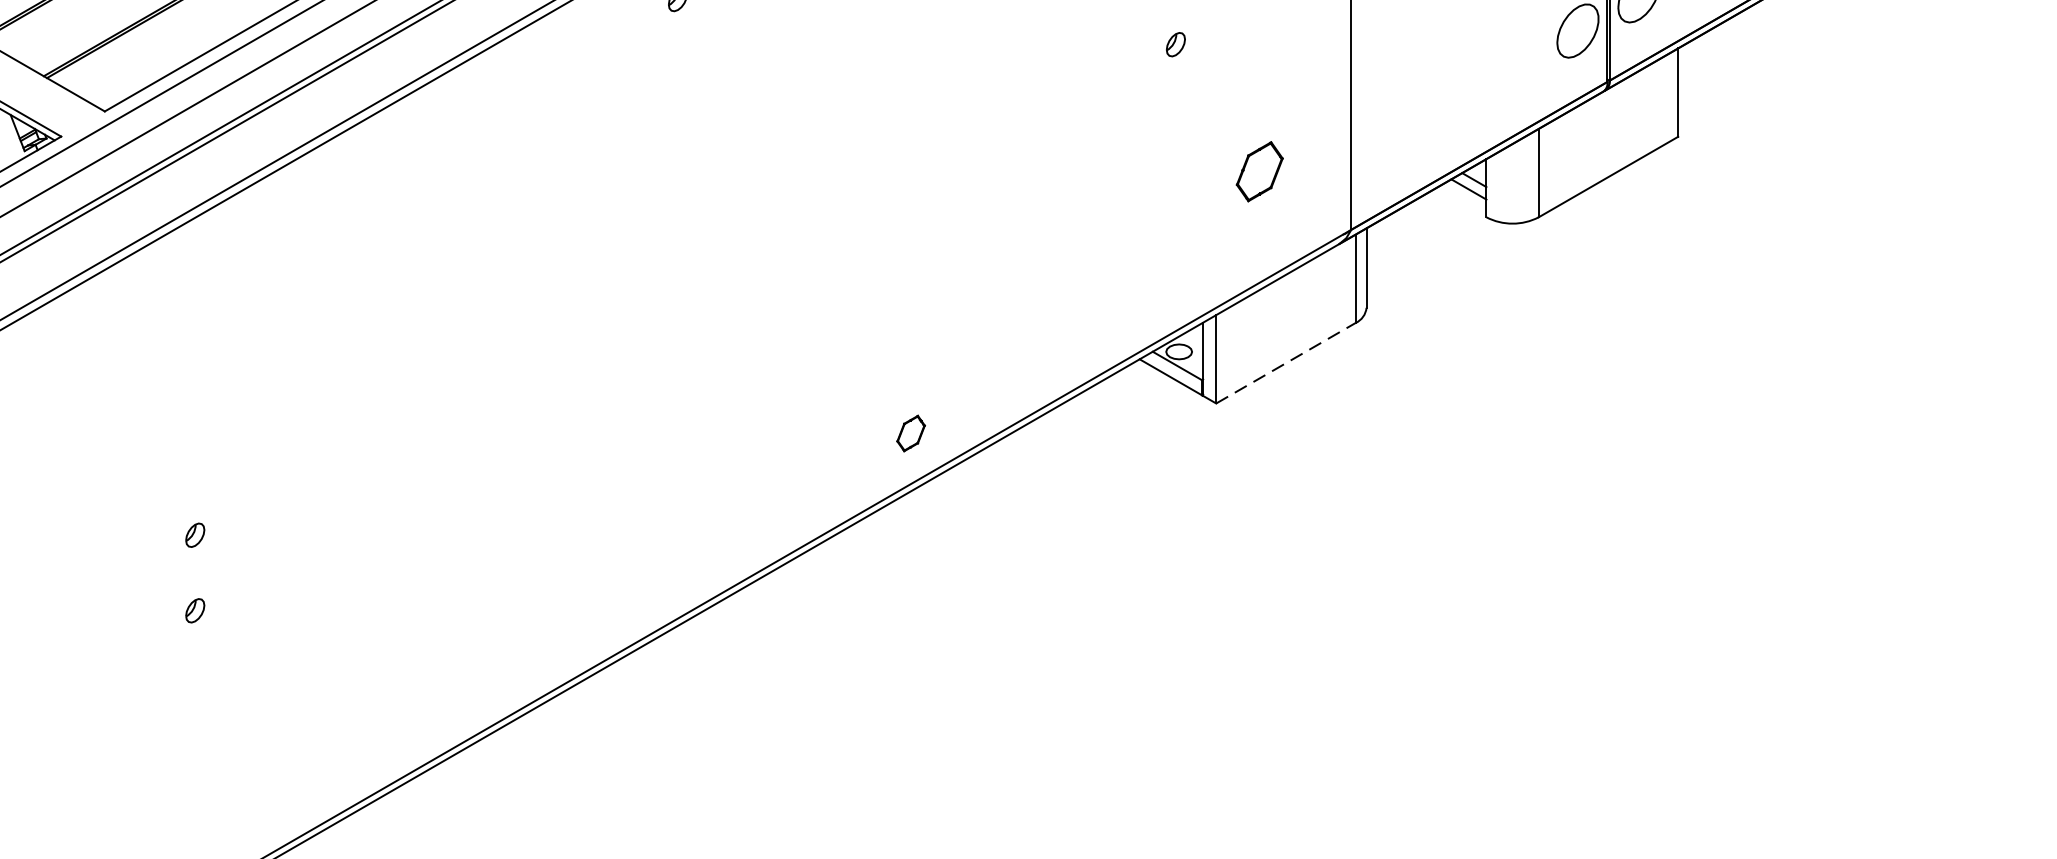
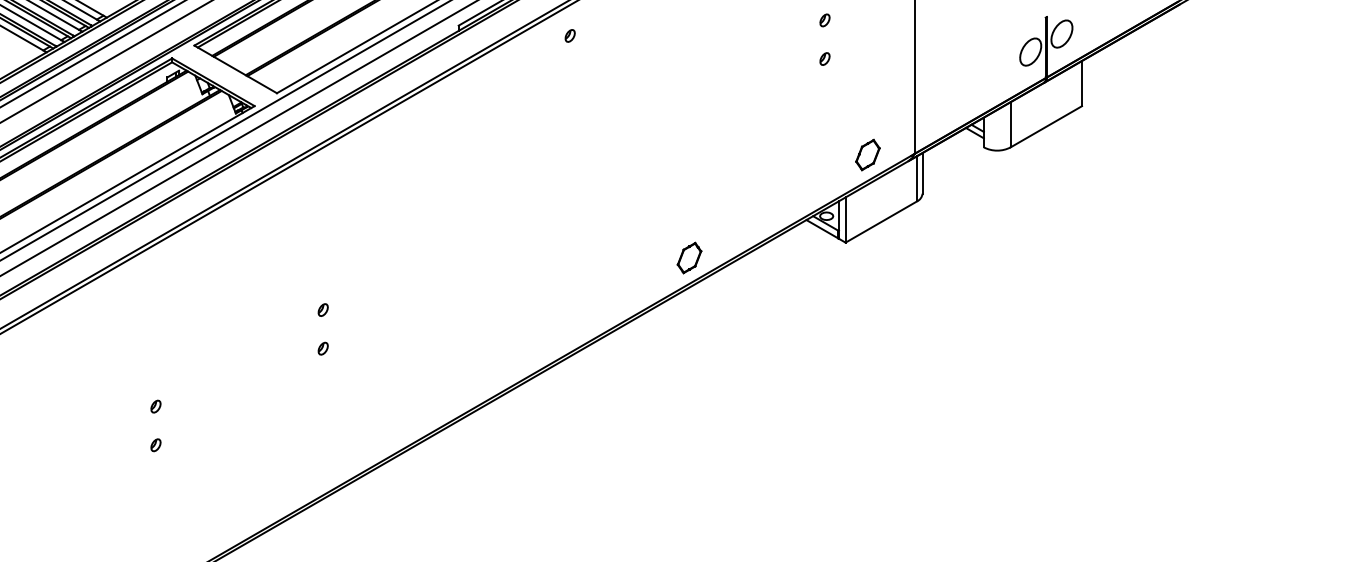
part: (1258, 170) -> (867, 154), moved
line: (1286, 362) -> (881, 221), dashed -> solid
part: (911, 432) -> (689, 257), size x1.67

